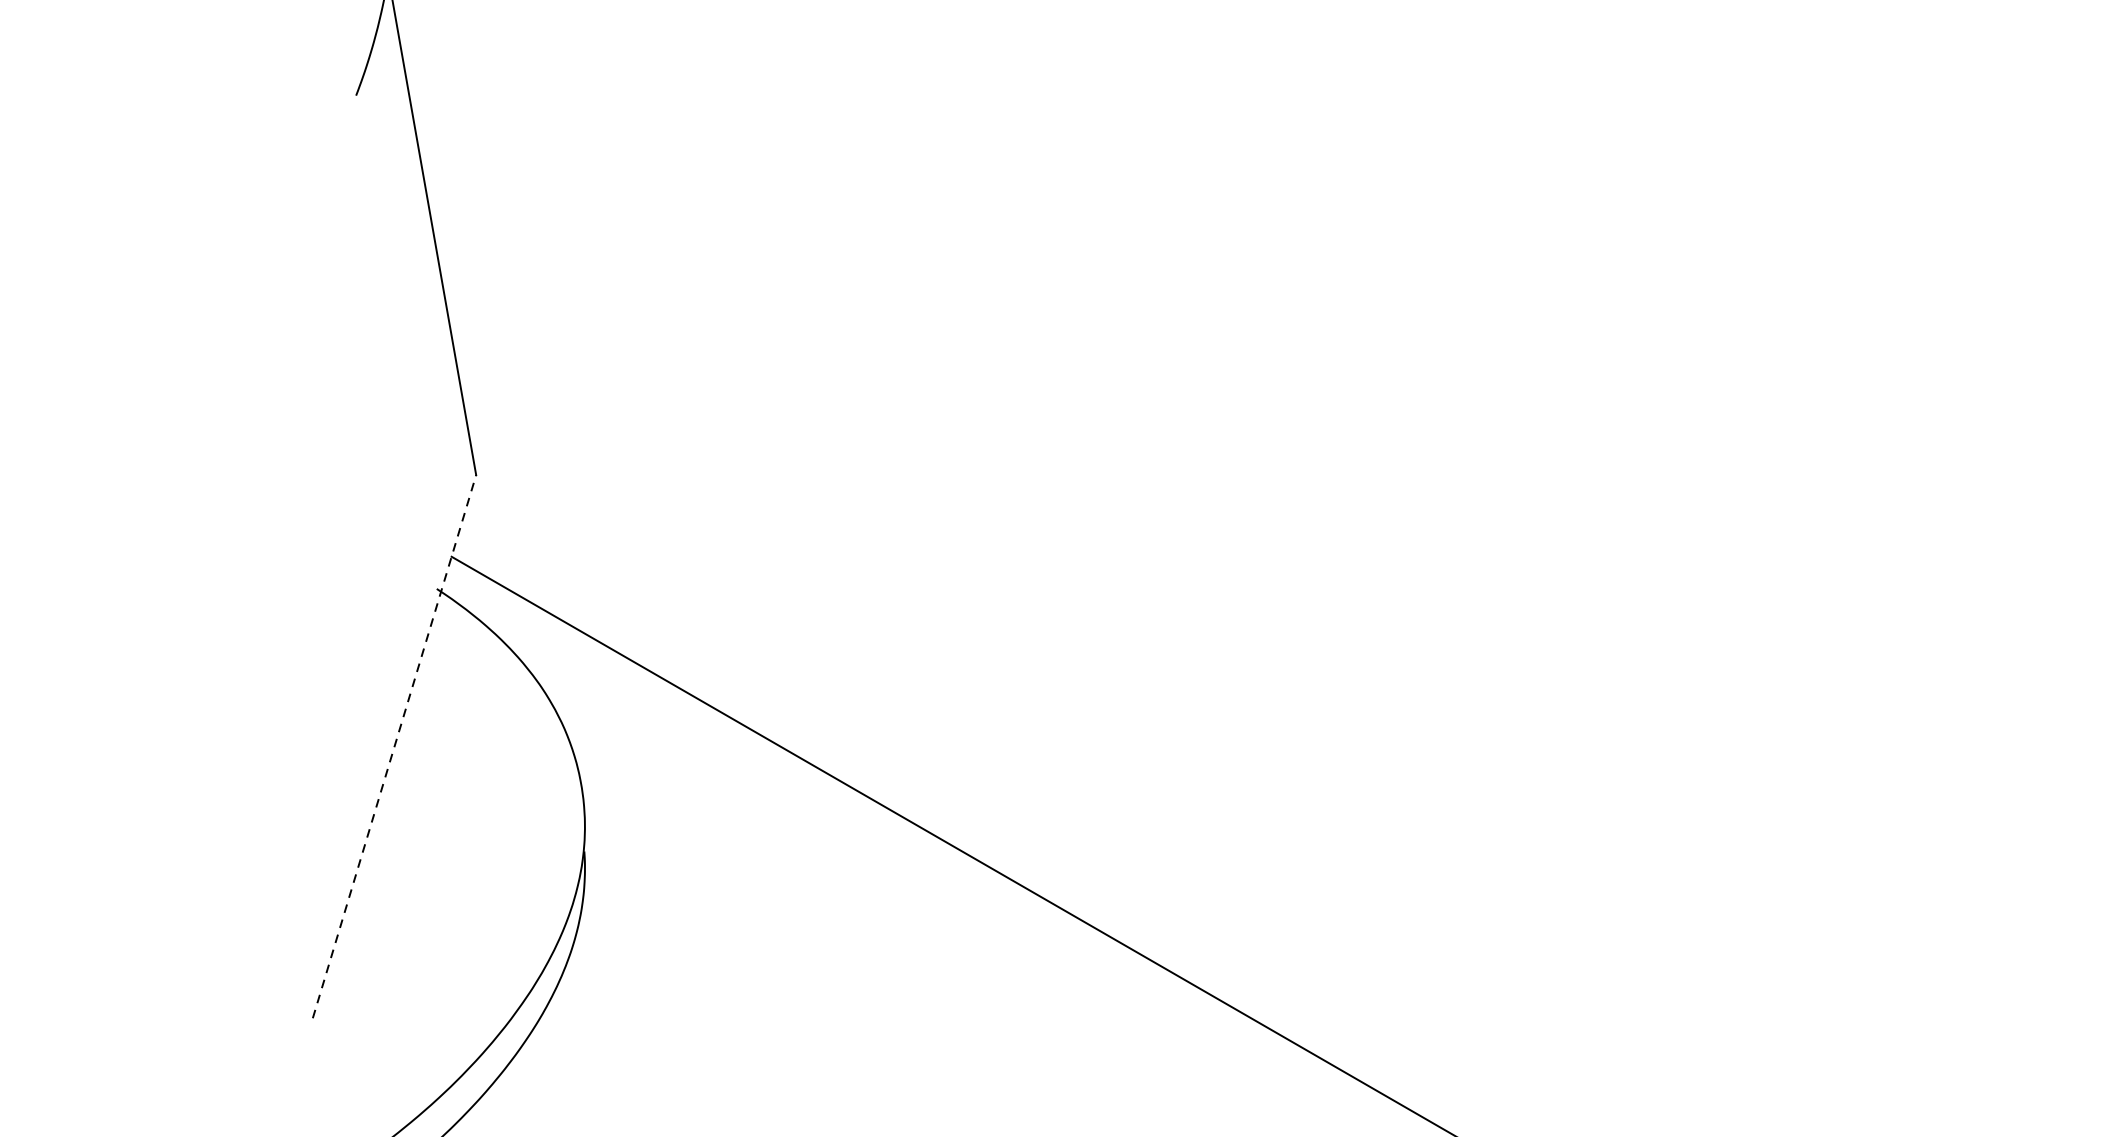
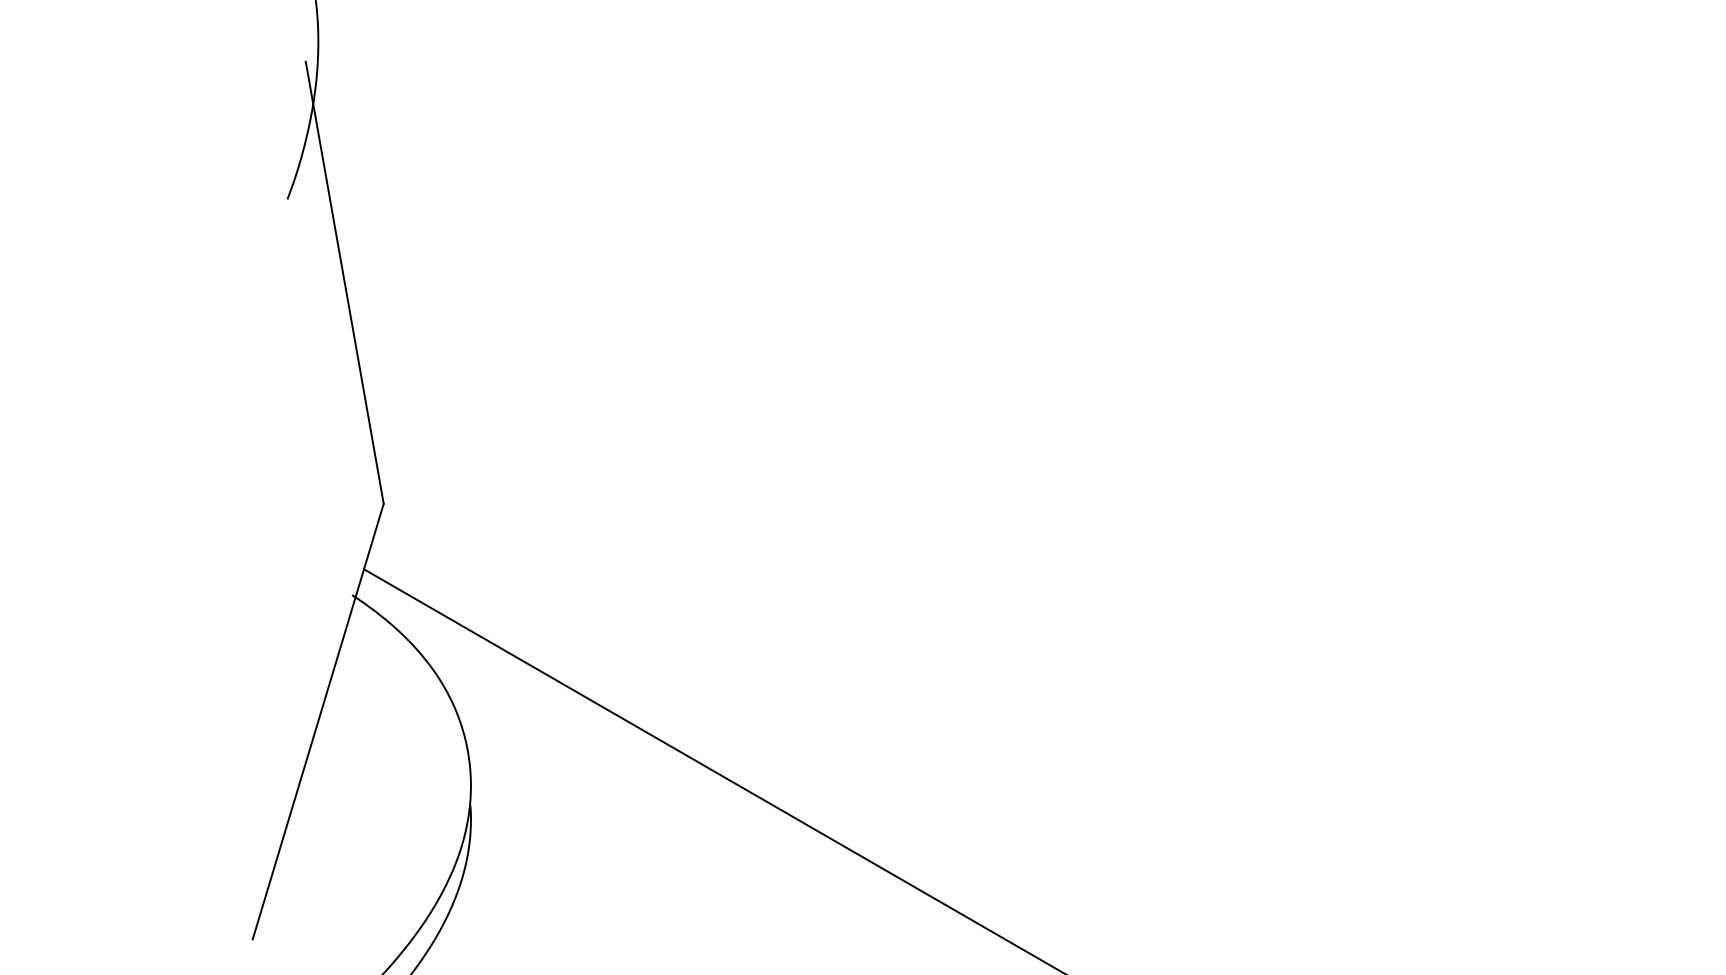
line: (394, 746) -> (318, 721), dashed -> solid

